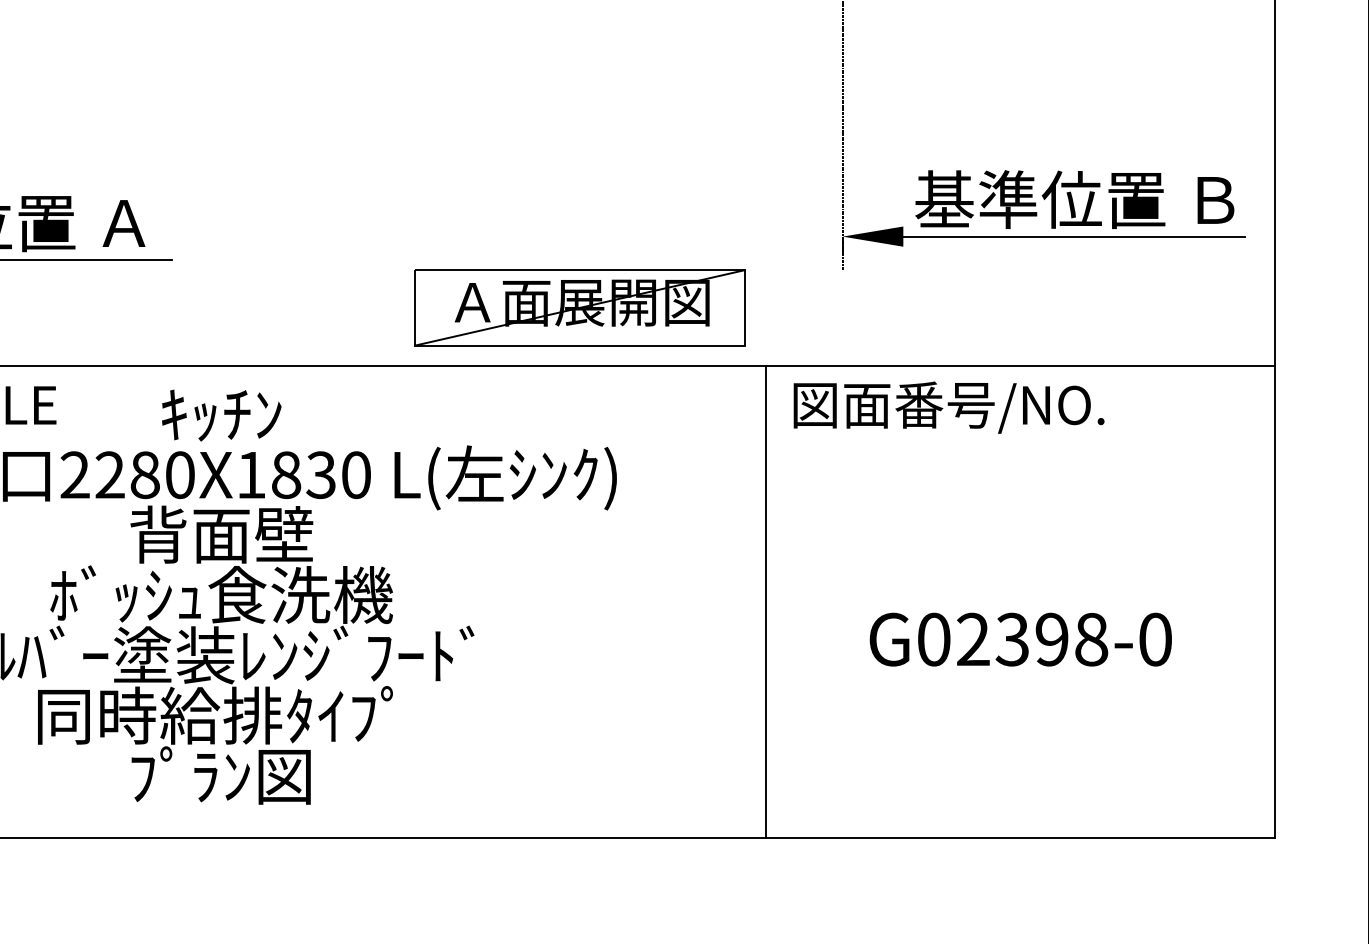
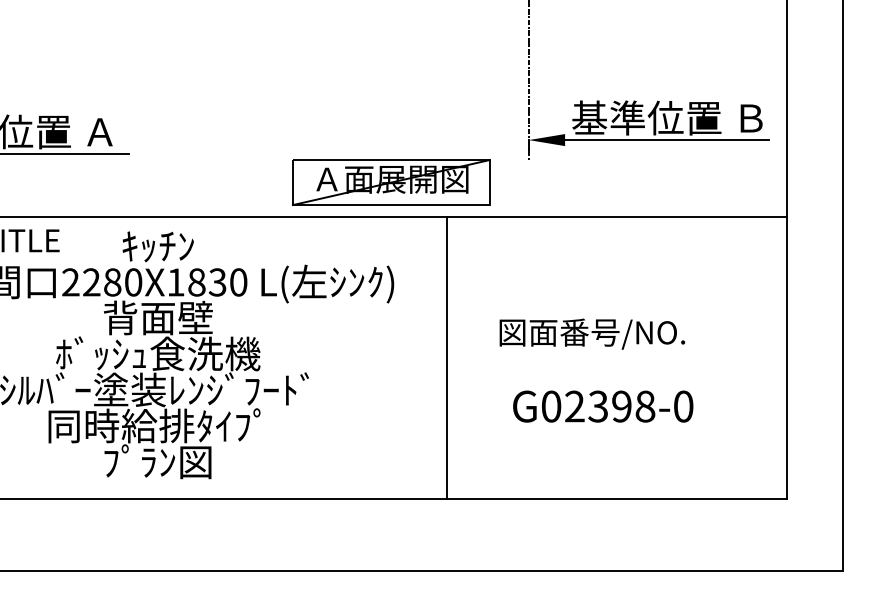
part: (580, 307) -> (391, 182), moved
text: (949, 406) -> (592, 333), moved
line: (766, 600) -> (447, 357), moved
text: (1021, 639) -> (603, 406), moved

